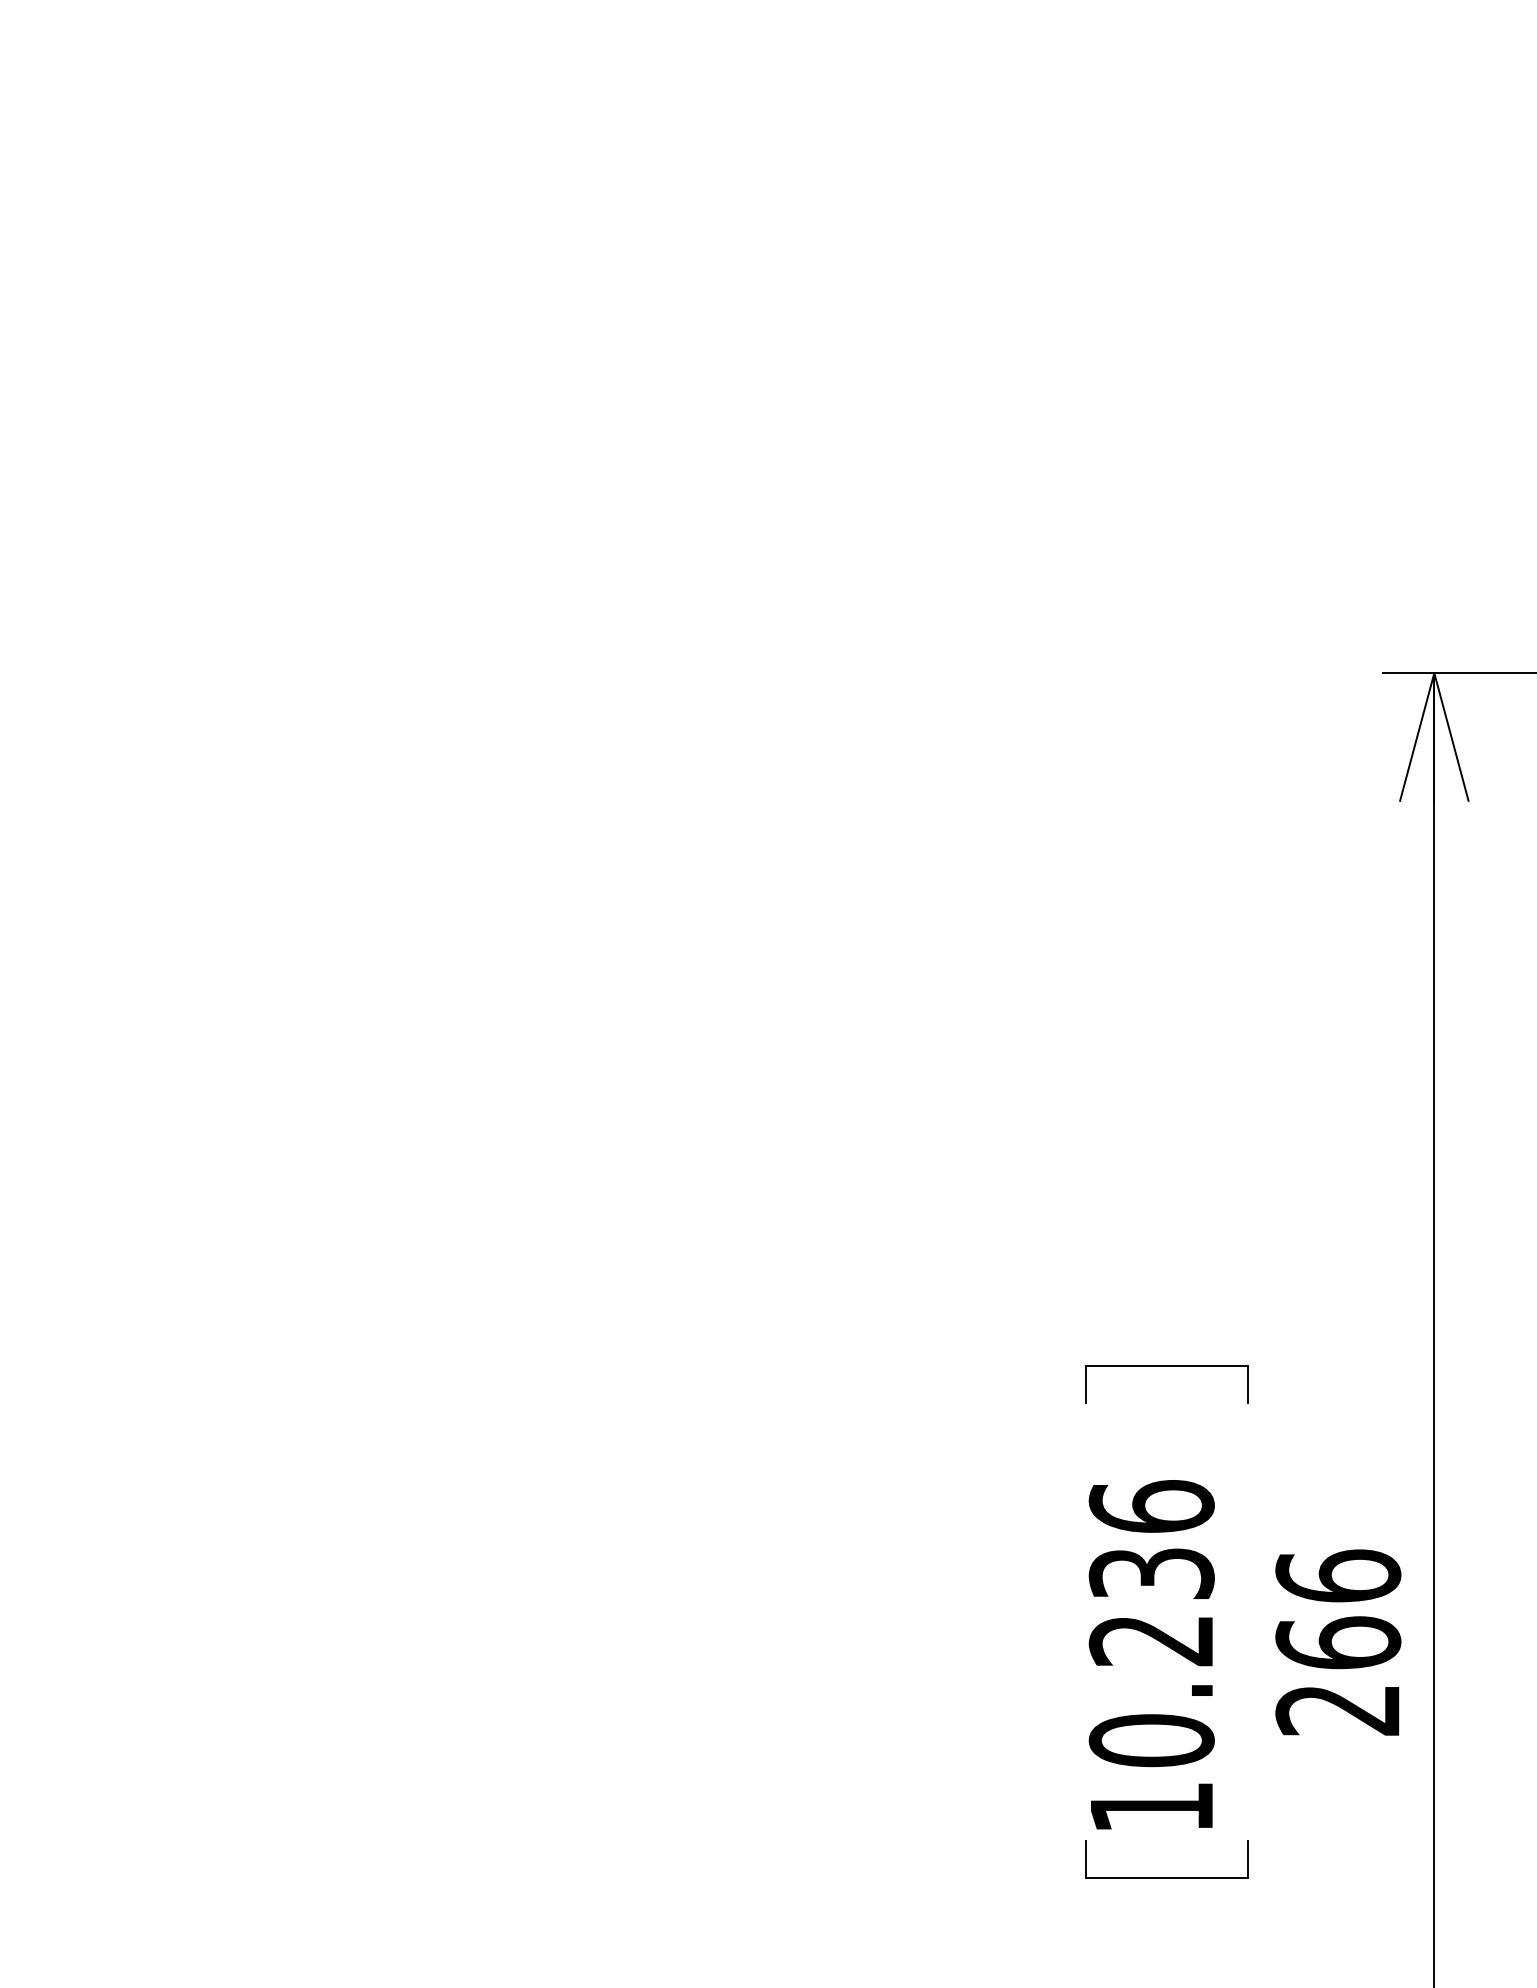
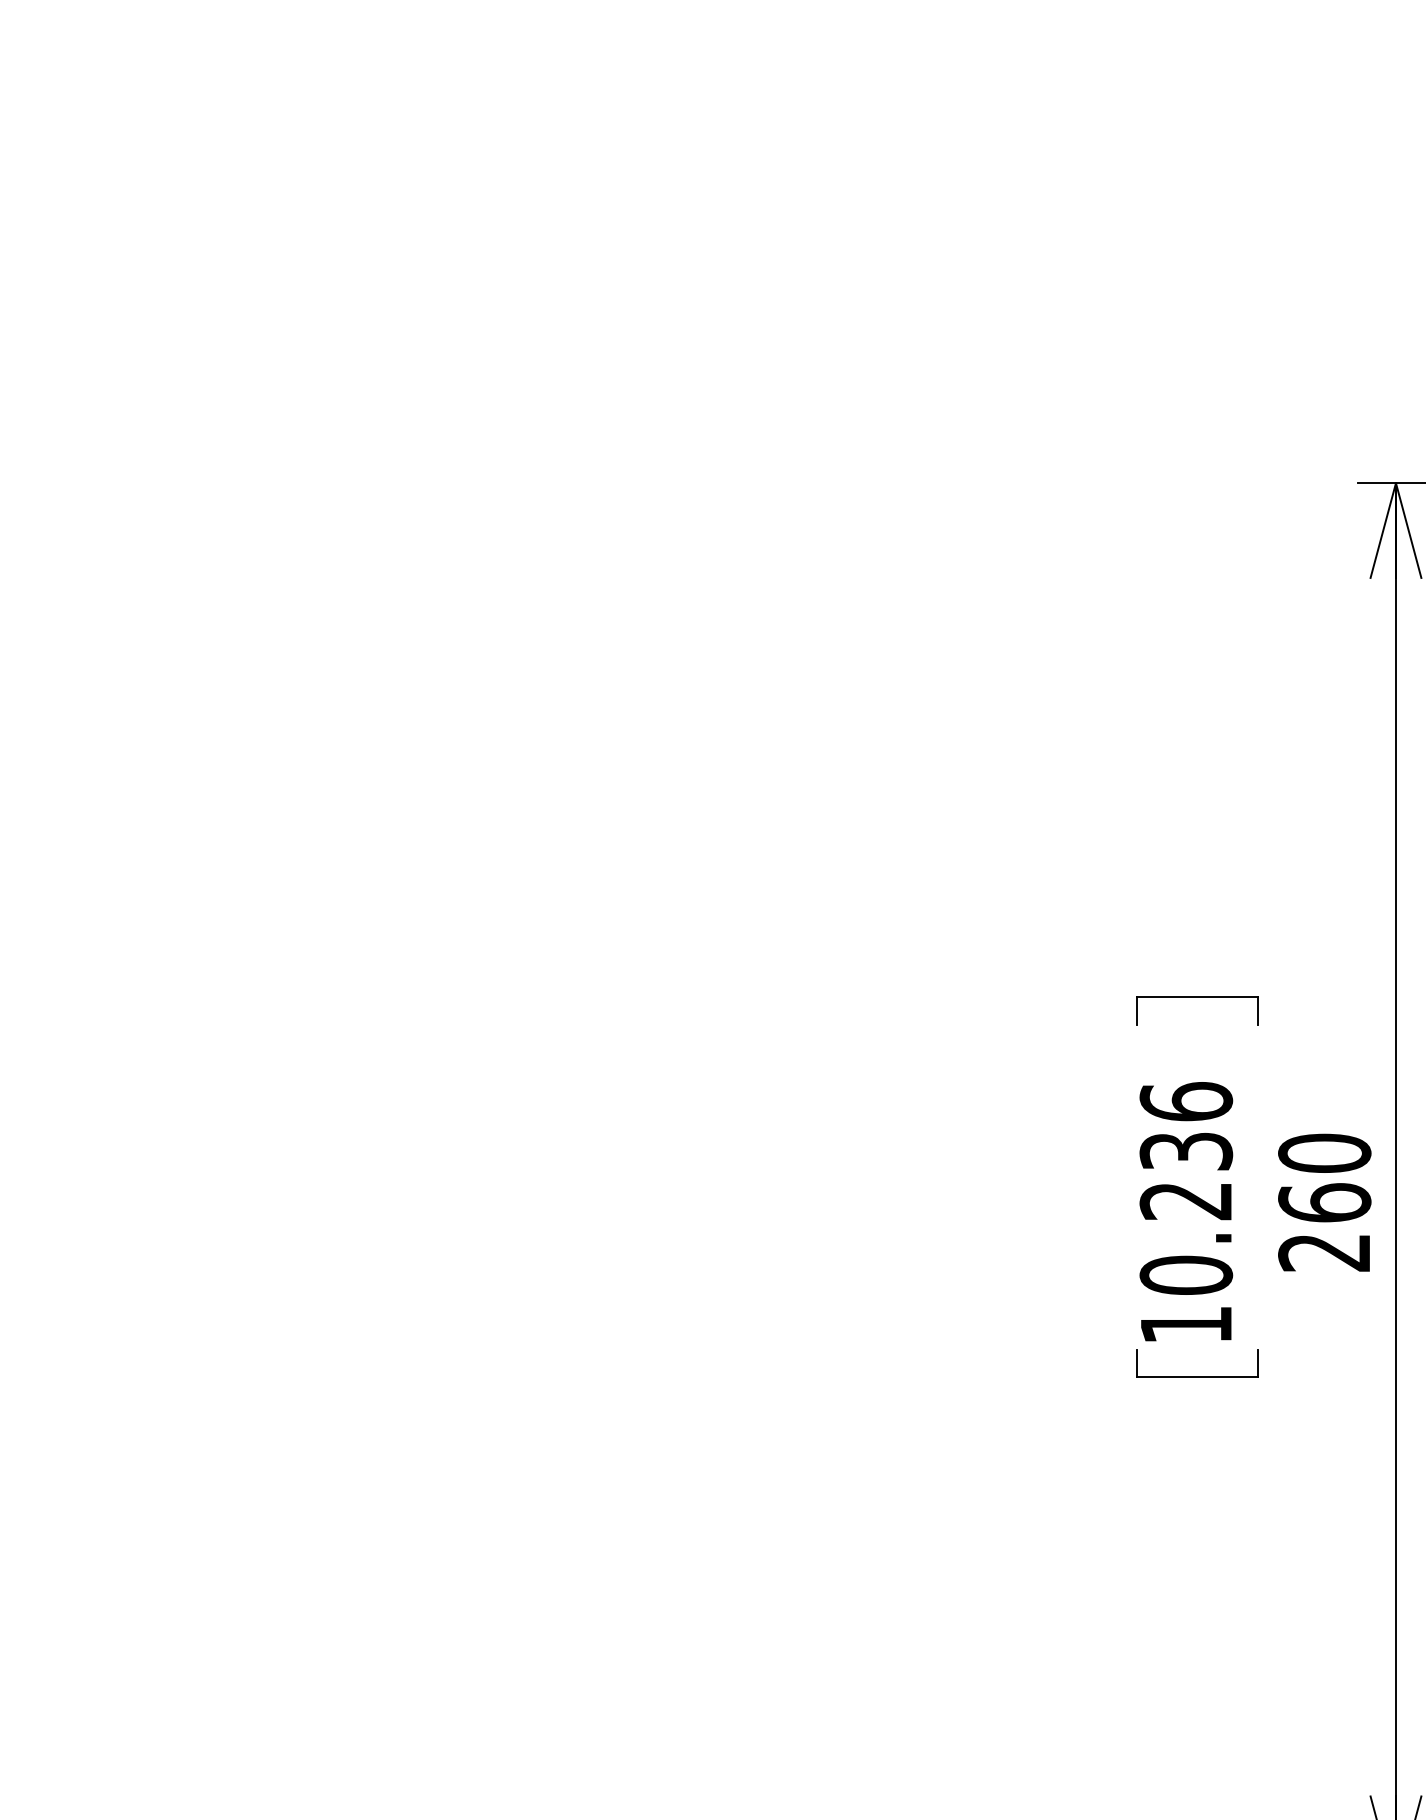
text: (1338, 1575) -> (1324, 1152), 266 -> 260

